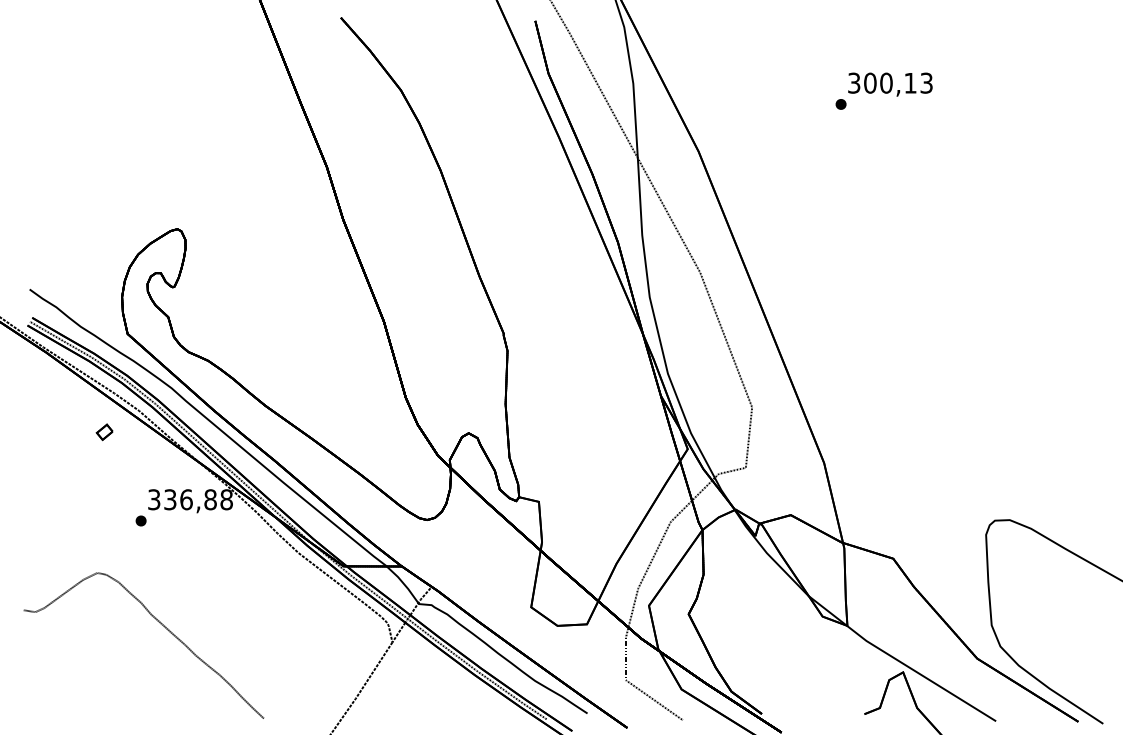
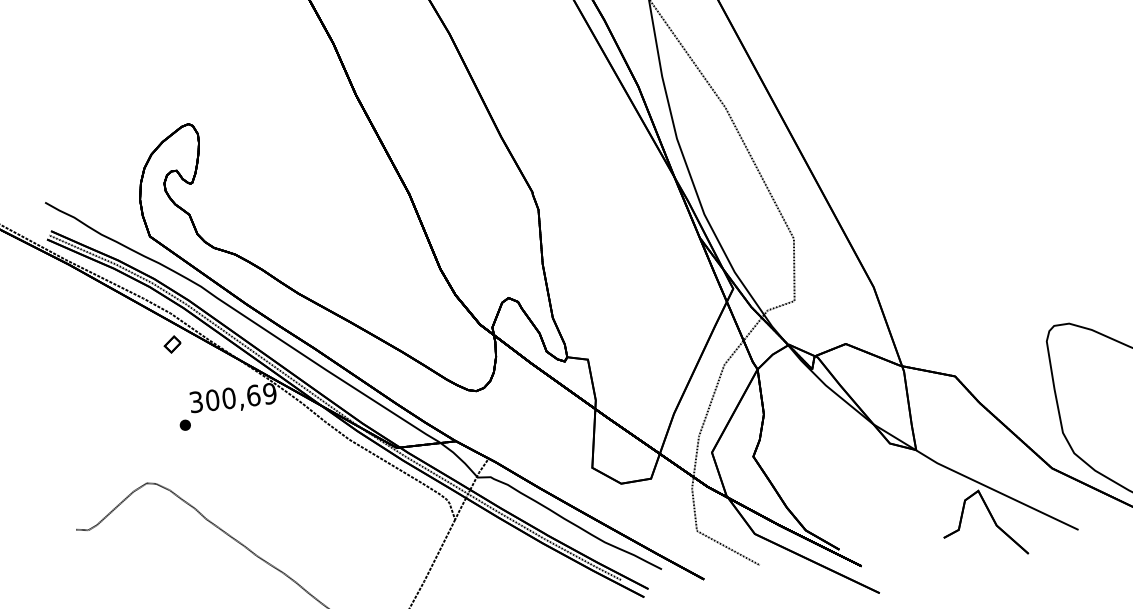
part: (104, 432) -> (172, 344), moved
text: (198, 499) -> (241, 396), 336,88 -> 300,69

